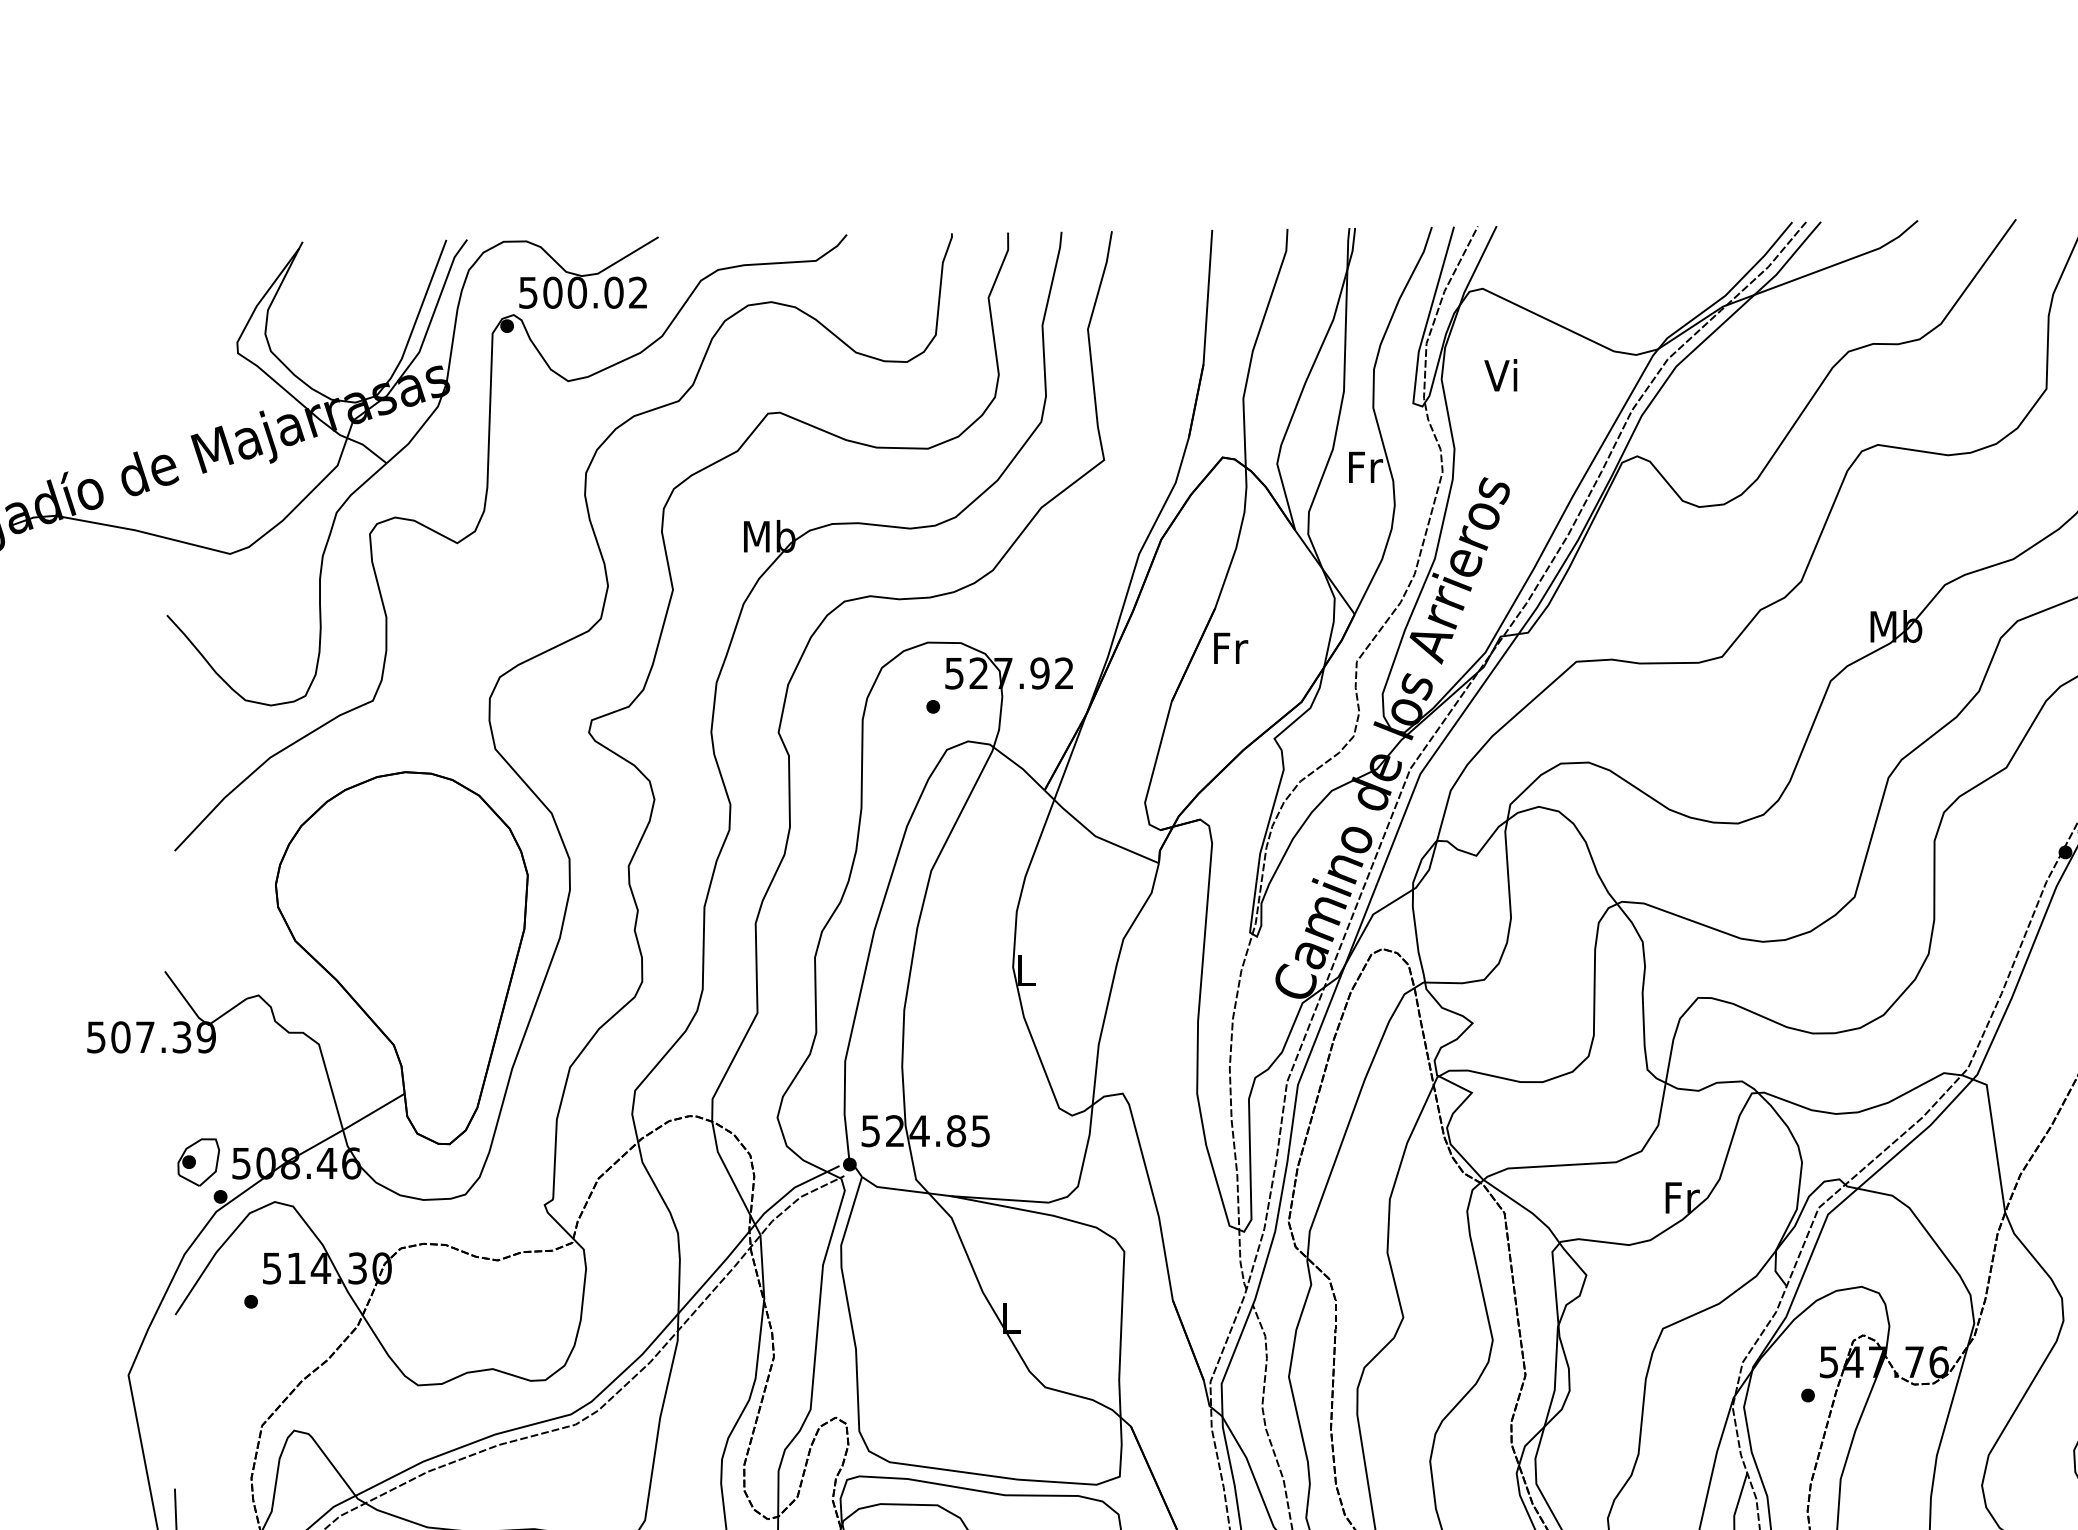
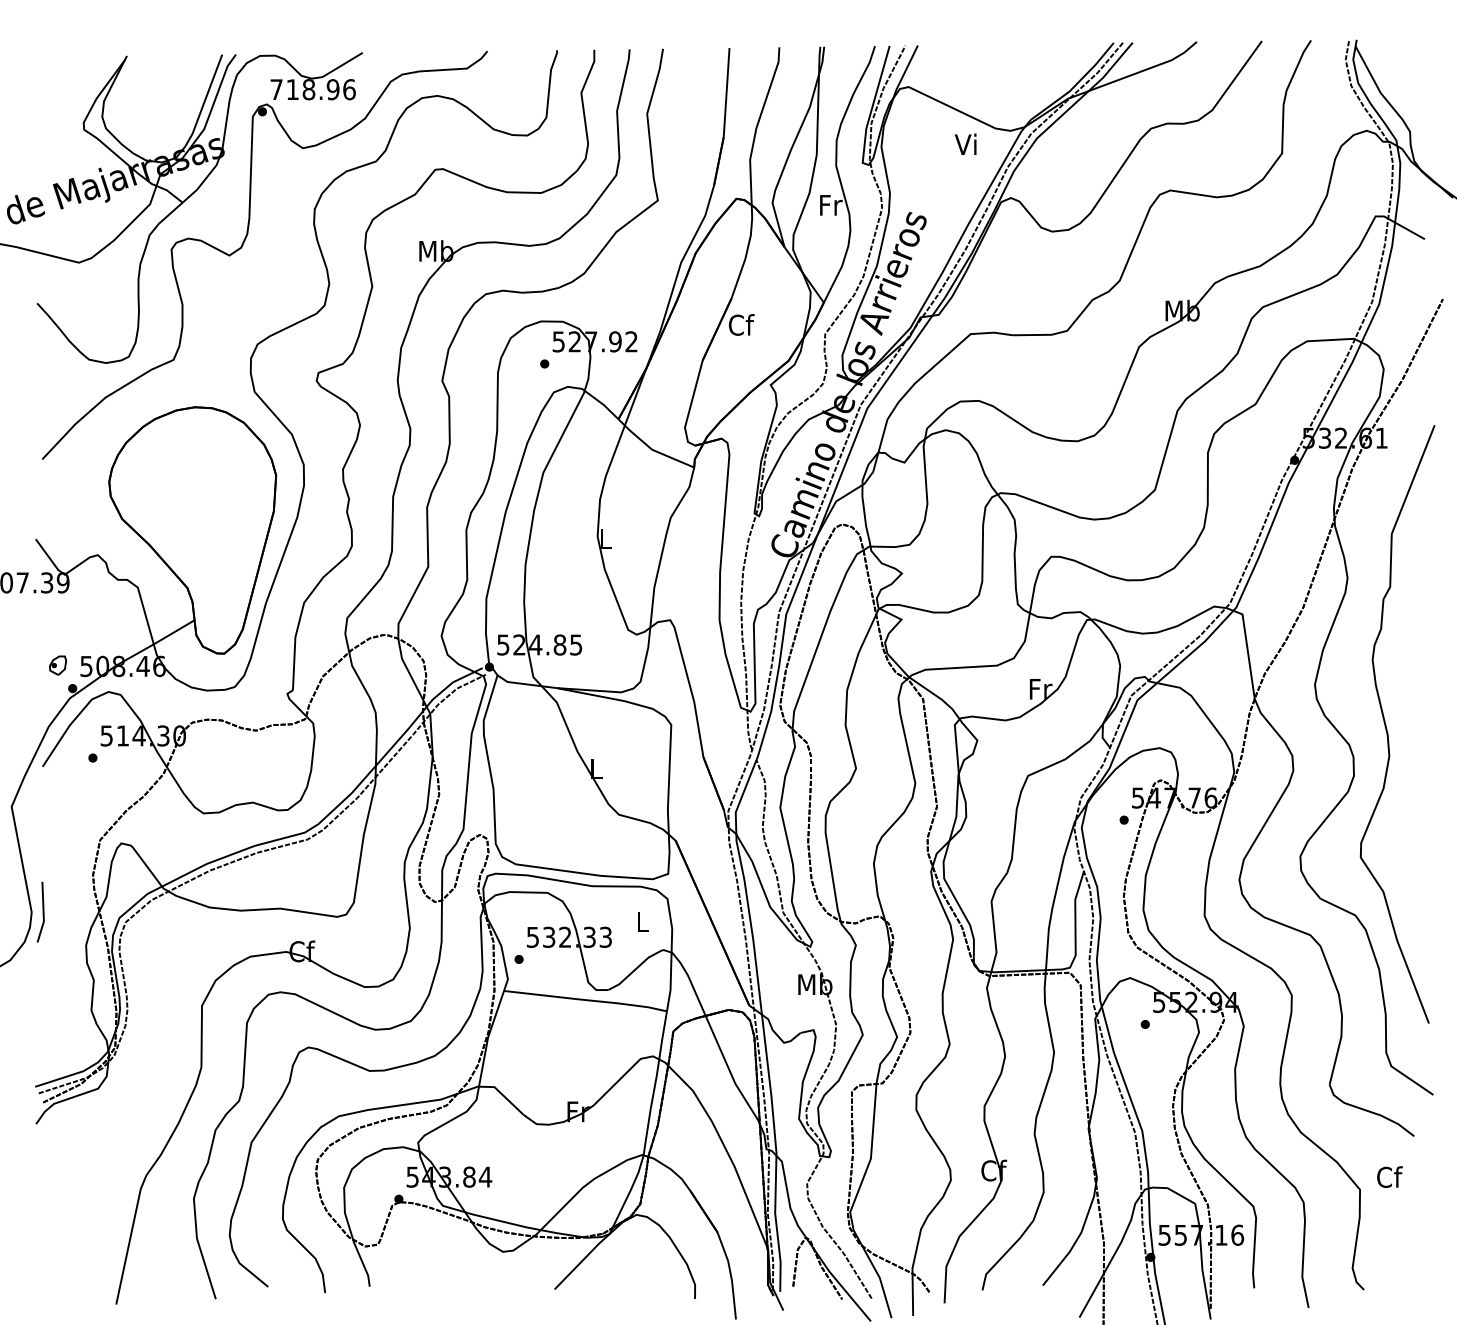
text: (582, 292) -> (312, 89), 500.02 -> 718.96
text: (1500, 374) -> (965, 143), moved
text: (1230, 647) -> (741, 324), Fr -> Cf
part: (197, 1162) -> (57, 665), size x0.6

